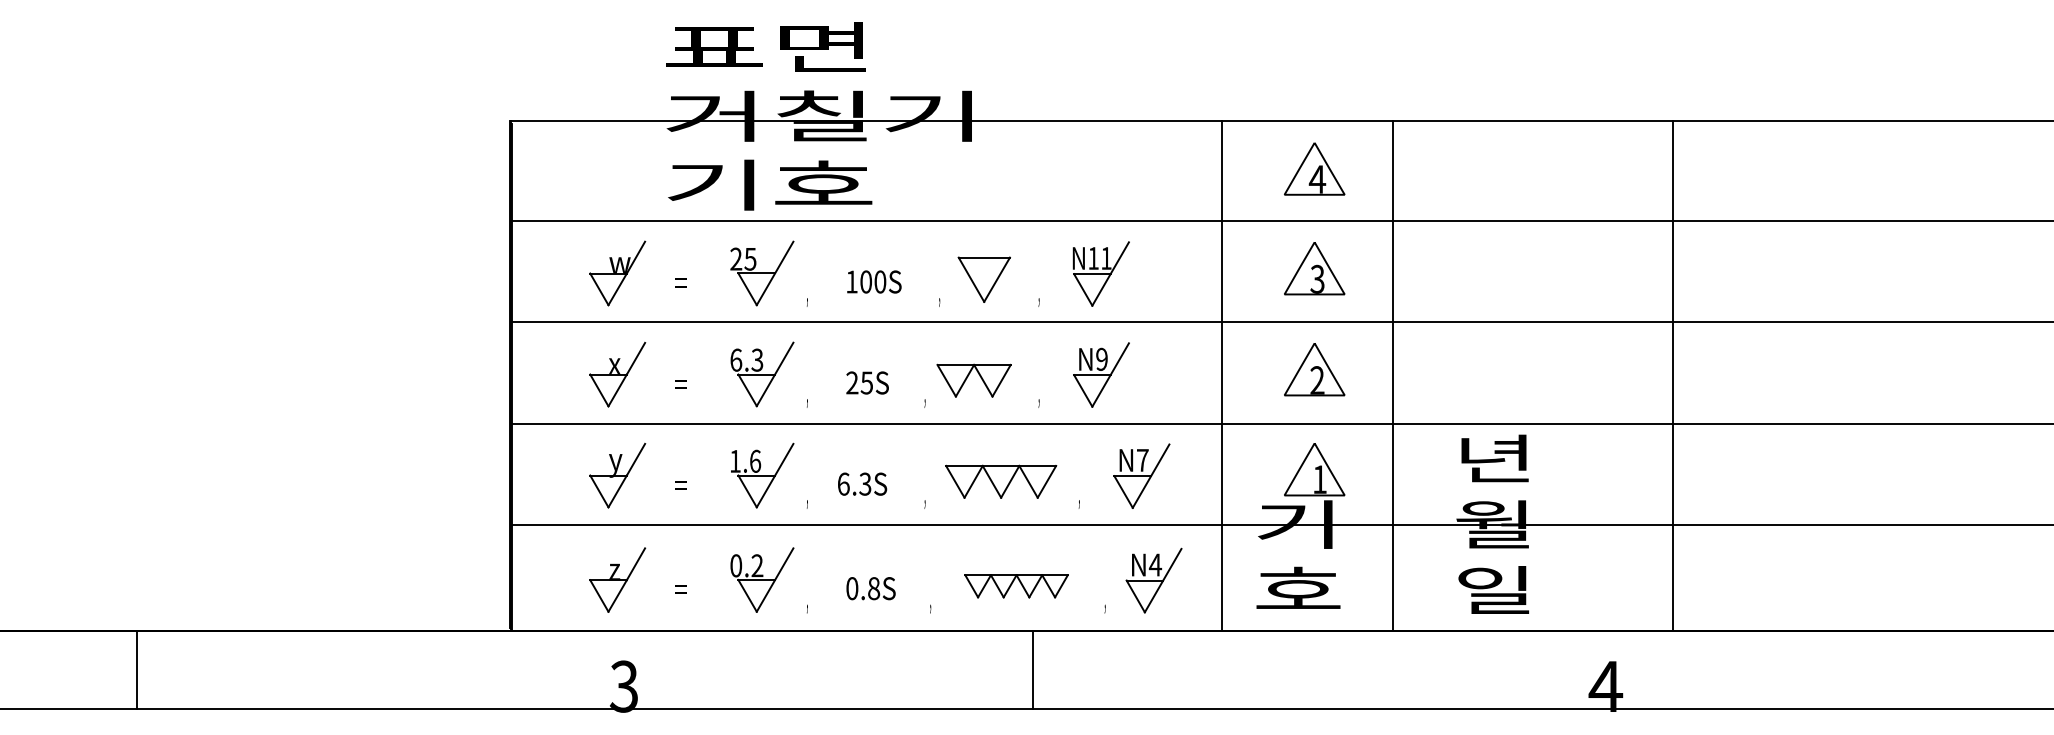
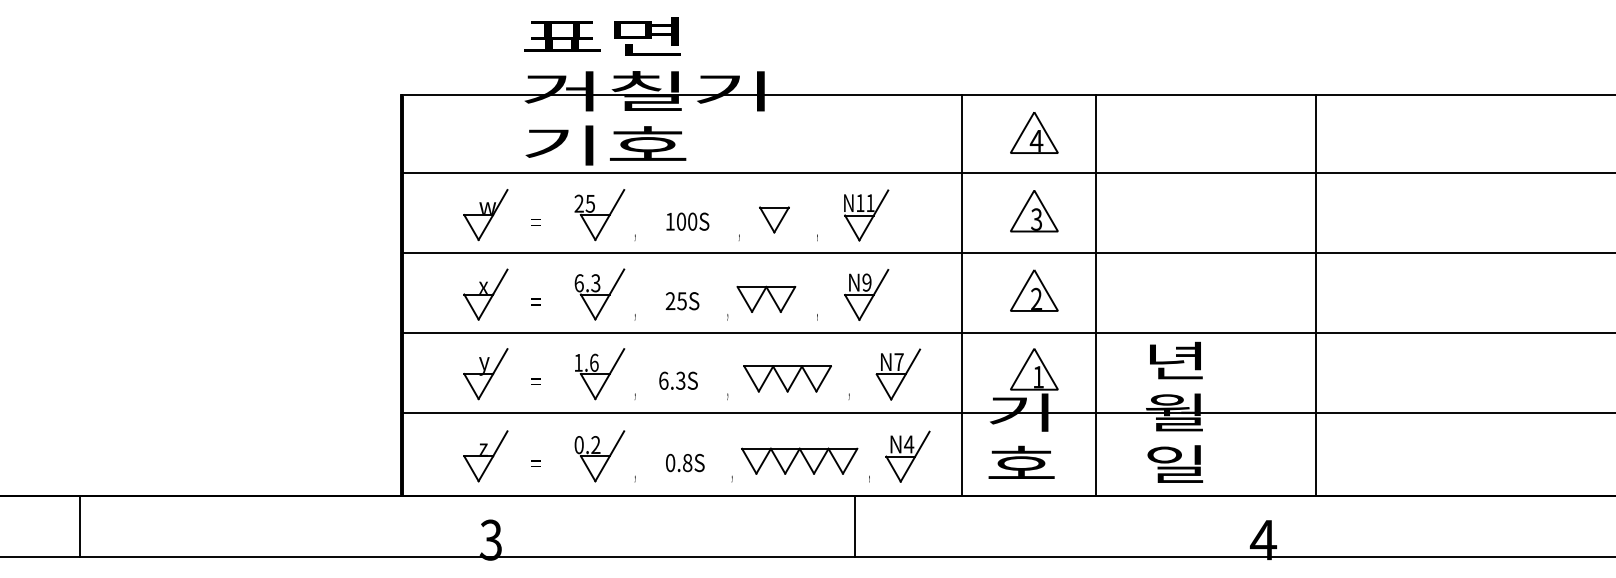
part: (984, 279) -> (774, 219), size x0.71
part: (1016, 585) -> (799, 460), size x1.43
line: (136, 669) -> (79, 526), moved
line: (1033, 669) -> (855, 526), moved

